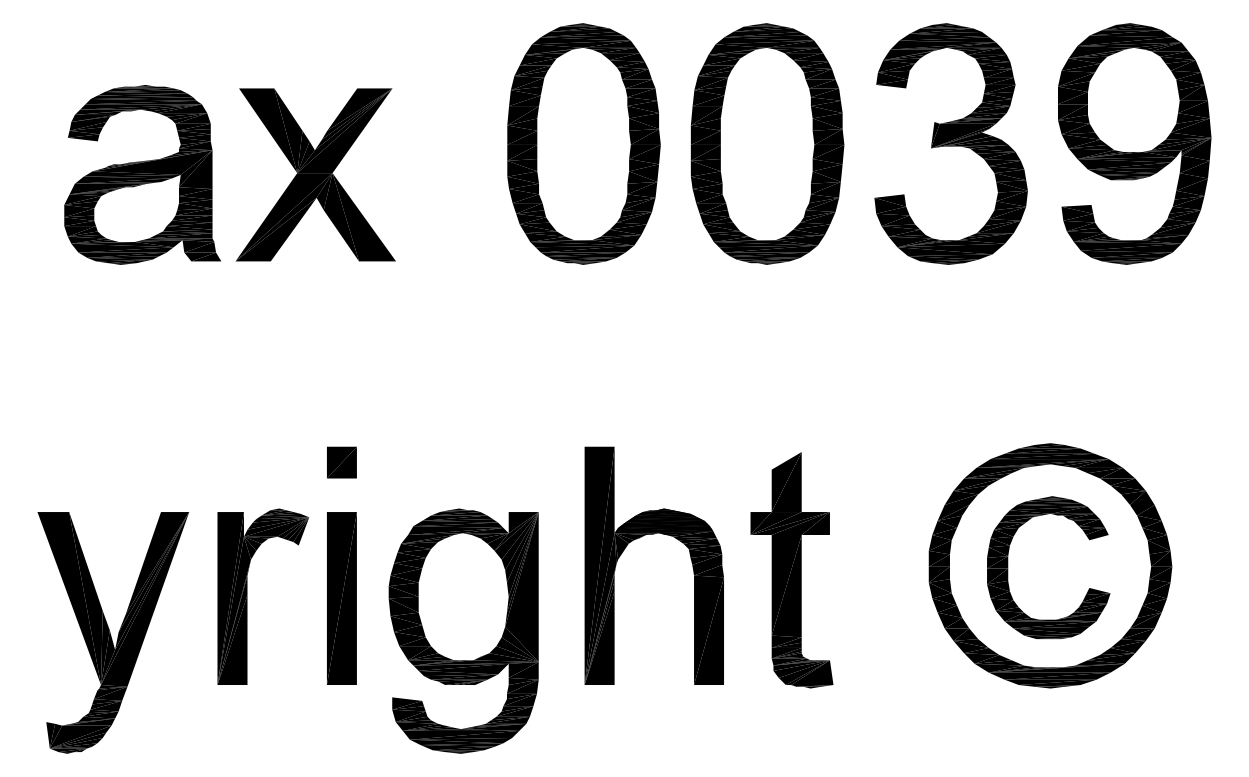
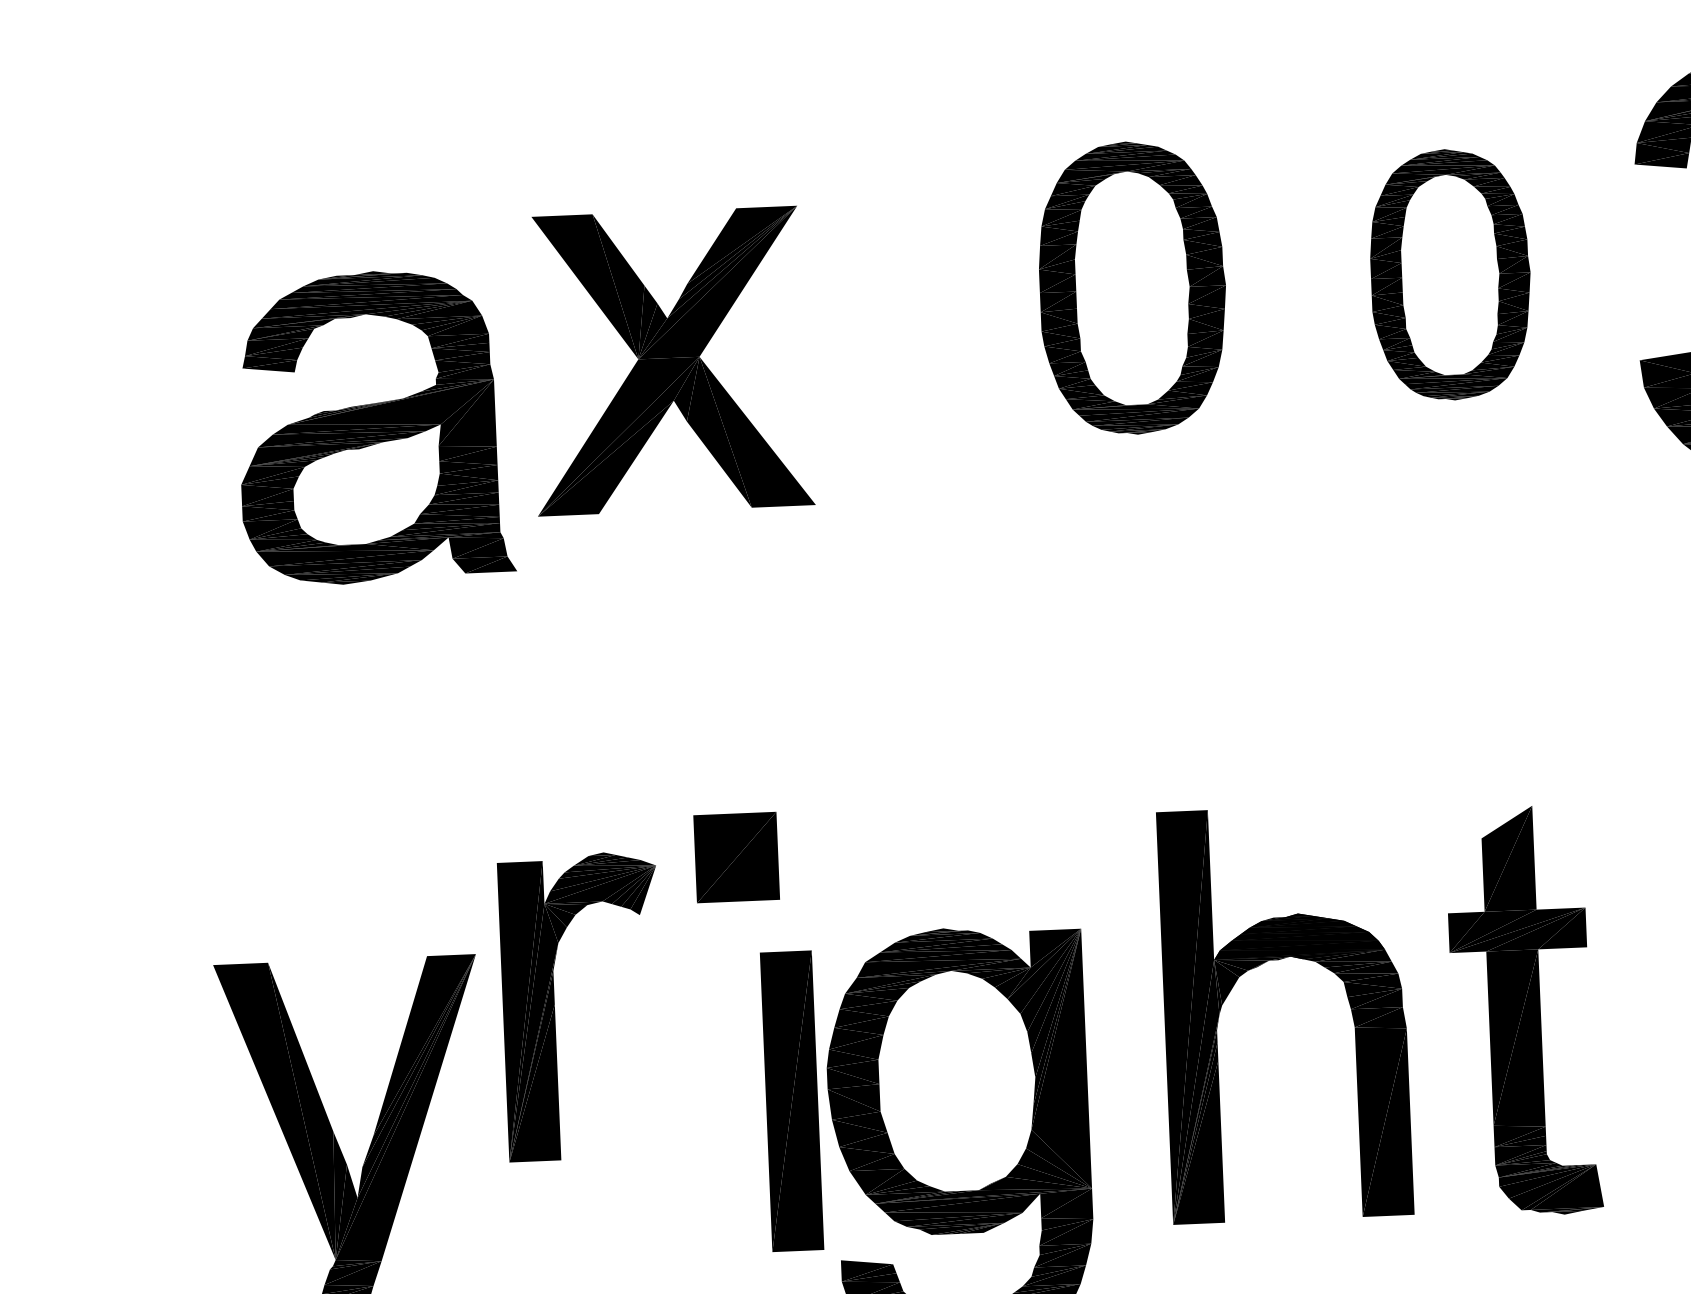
part: (583, 143) -> (1131, 287), size x0.7
part: (767, 143) -> (1450, 273), size x0.6
part: (142, 174) -> (374, 426), moved
part: (341, 462) -> (736, 857), size x1.6
part: (247, 596) -> (554, 1007), moved
part: (341, 598) -> (791, 1101), moved

